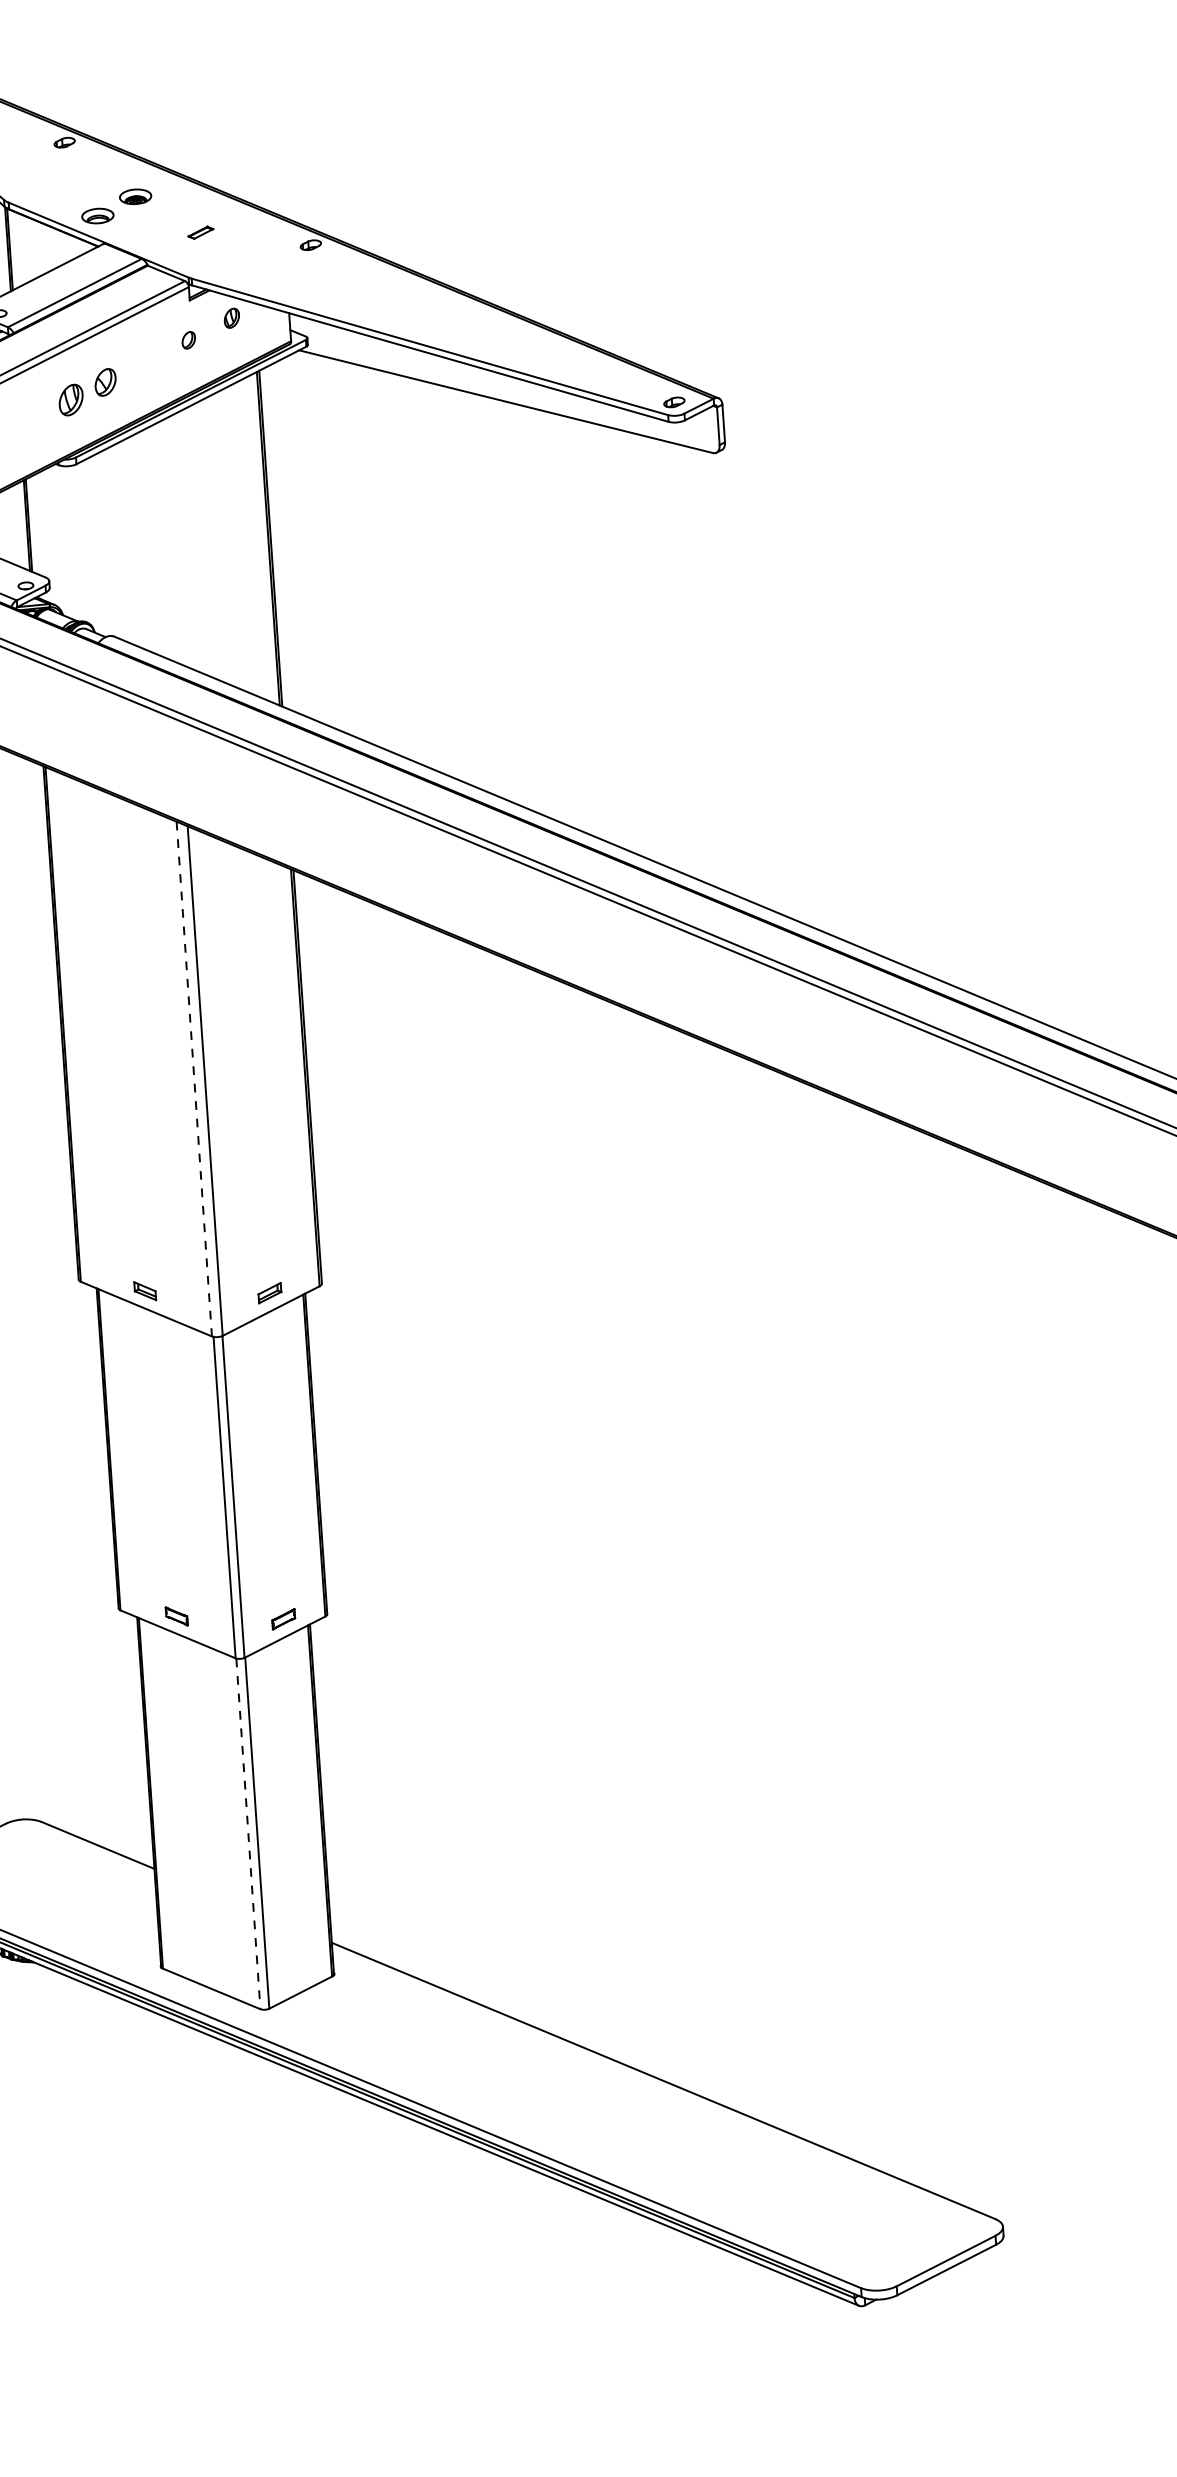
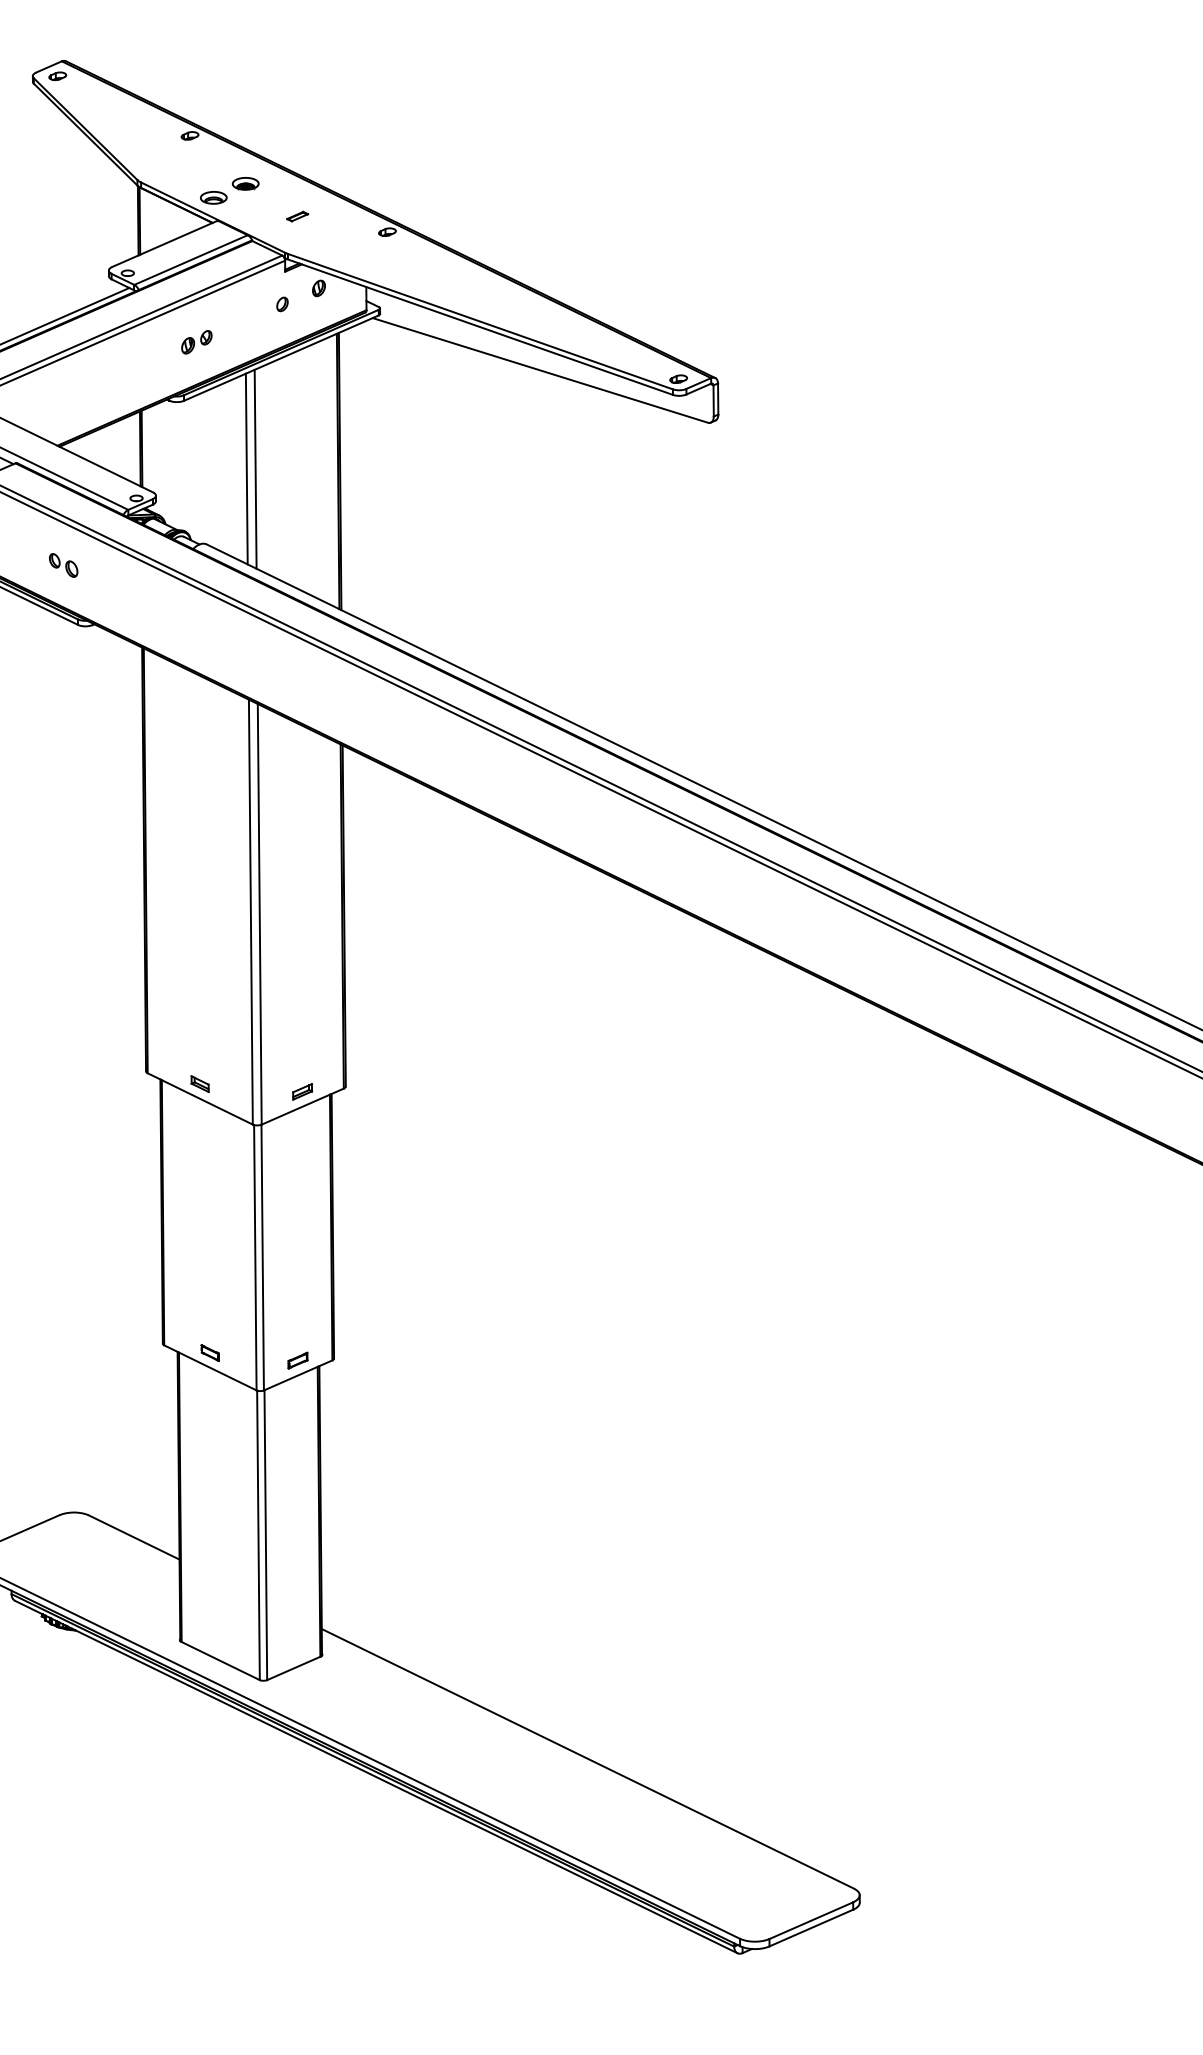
part: (87, 392) -> (196, 342), size x0.62
line: (157, 541) -> (246, 468), added
line: (167, 541) -> (255, 468), added
line: (193, 1079) -> (250, 912), dashed -> solid
line: (248, 1834) -> (258, 1535), dashed -> solid

